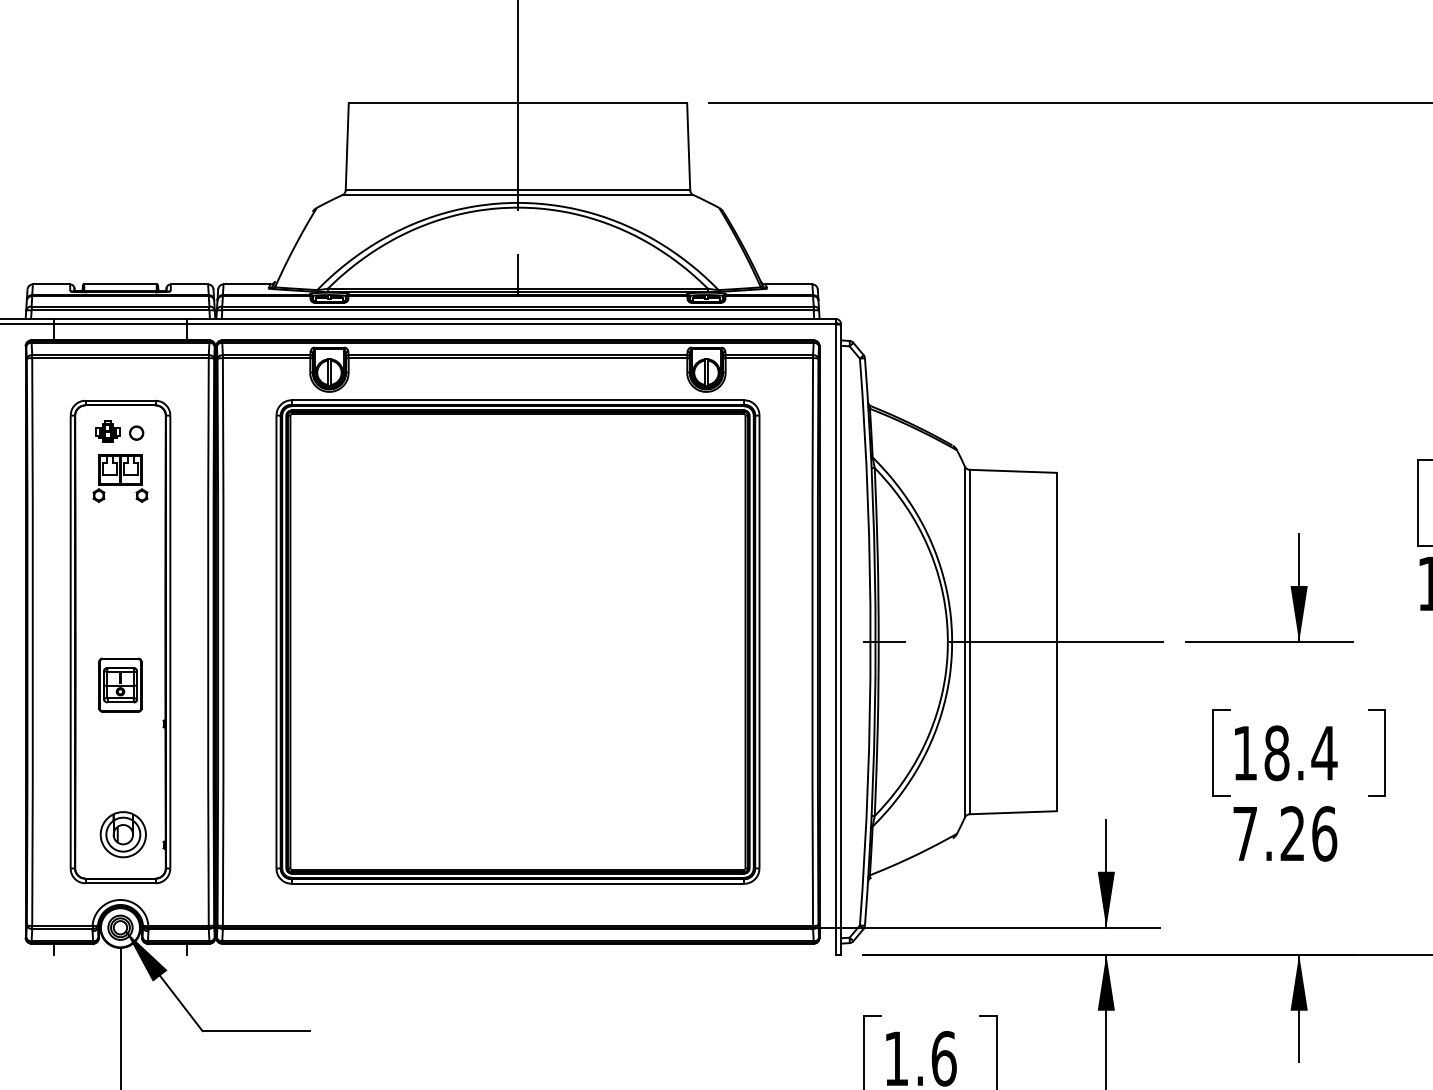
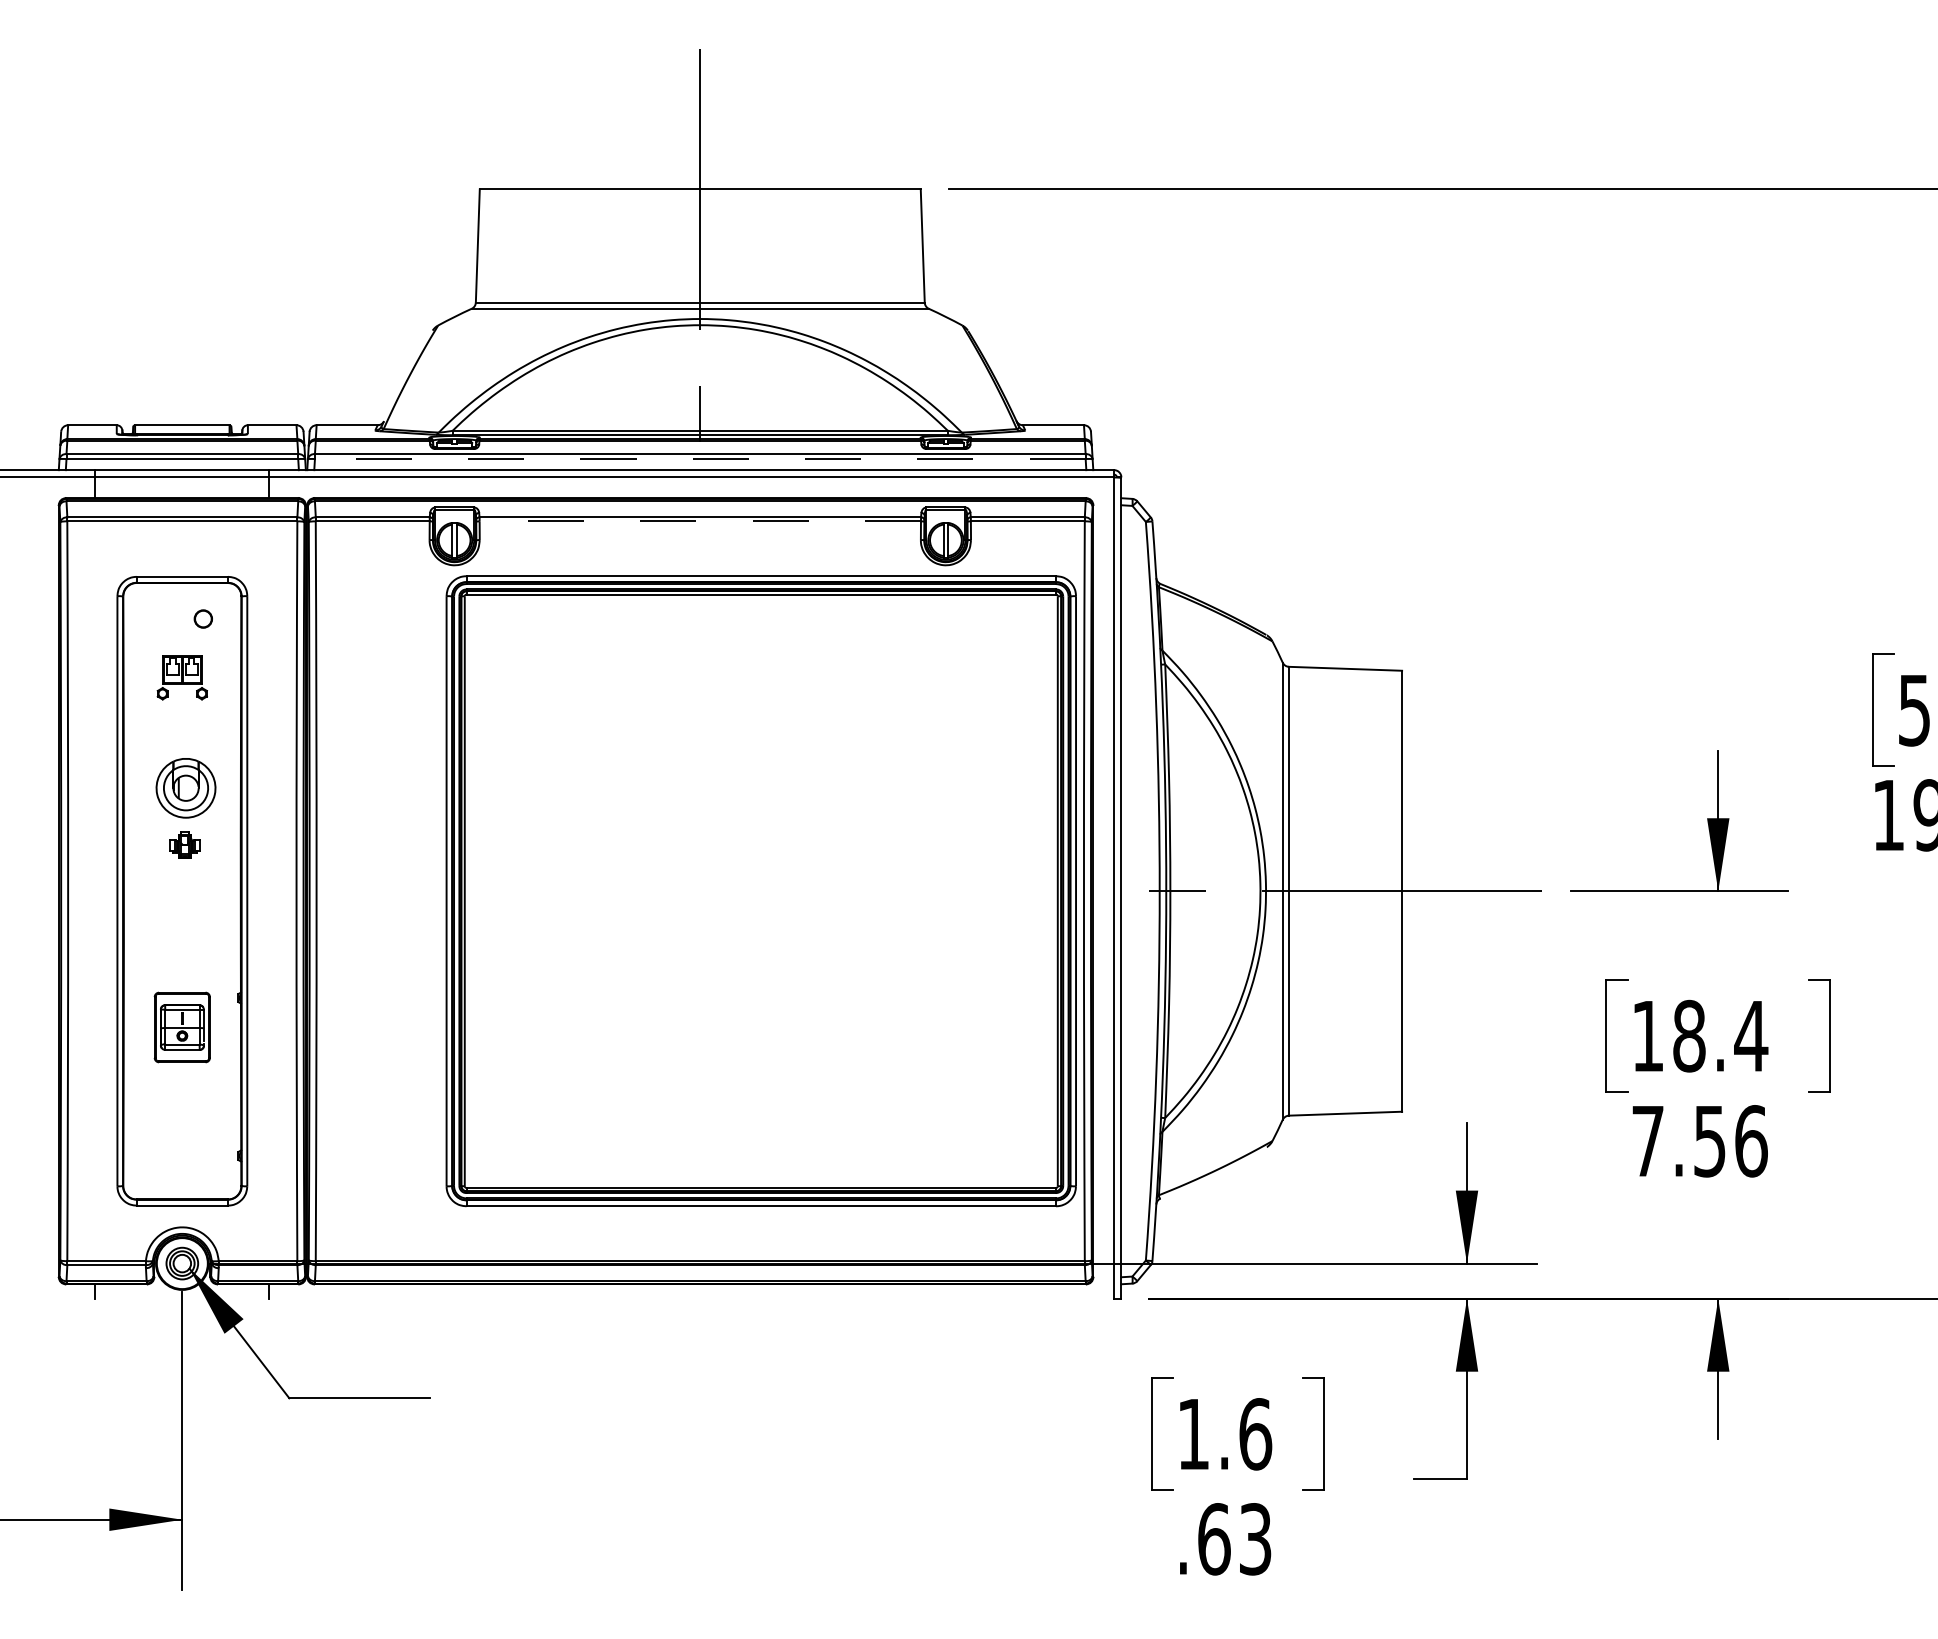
line: (517, 310) -> (699, 459), solid -> dashed
line: (518, 358) -> (700, 521), solid -> dashed
part: (107, 431) -> (184, 844), moved
part: (120, 478) -> (182, 677), size x0.7
part: (517, 642) -> (760, 891), moved
part: (119, 685) -> (181, 1027), moved
part: (122, 834) -> (185, 788), moved
text: (1292, 834) -> (1709, 1141), 7.26 -> 7.56

